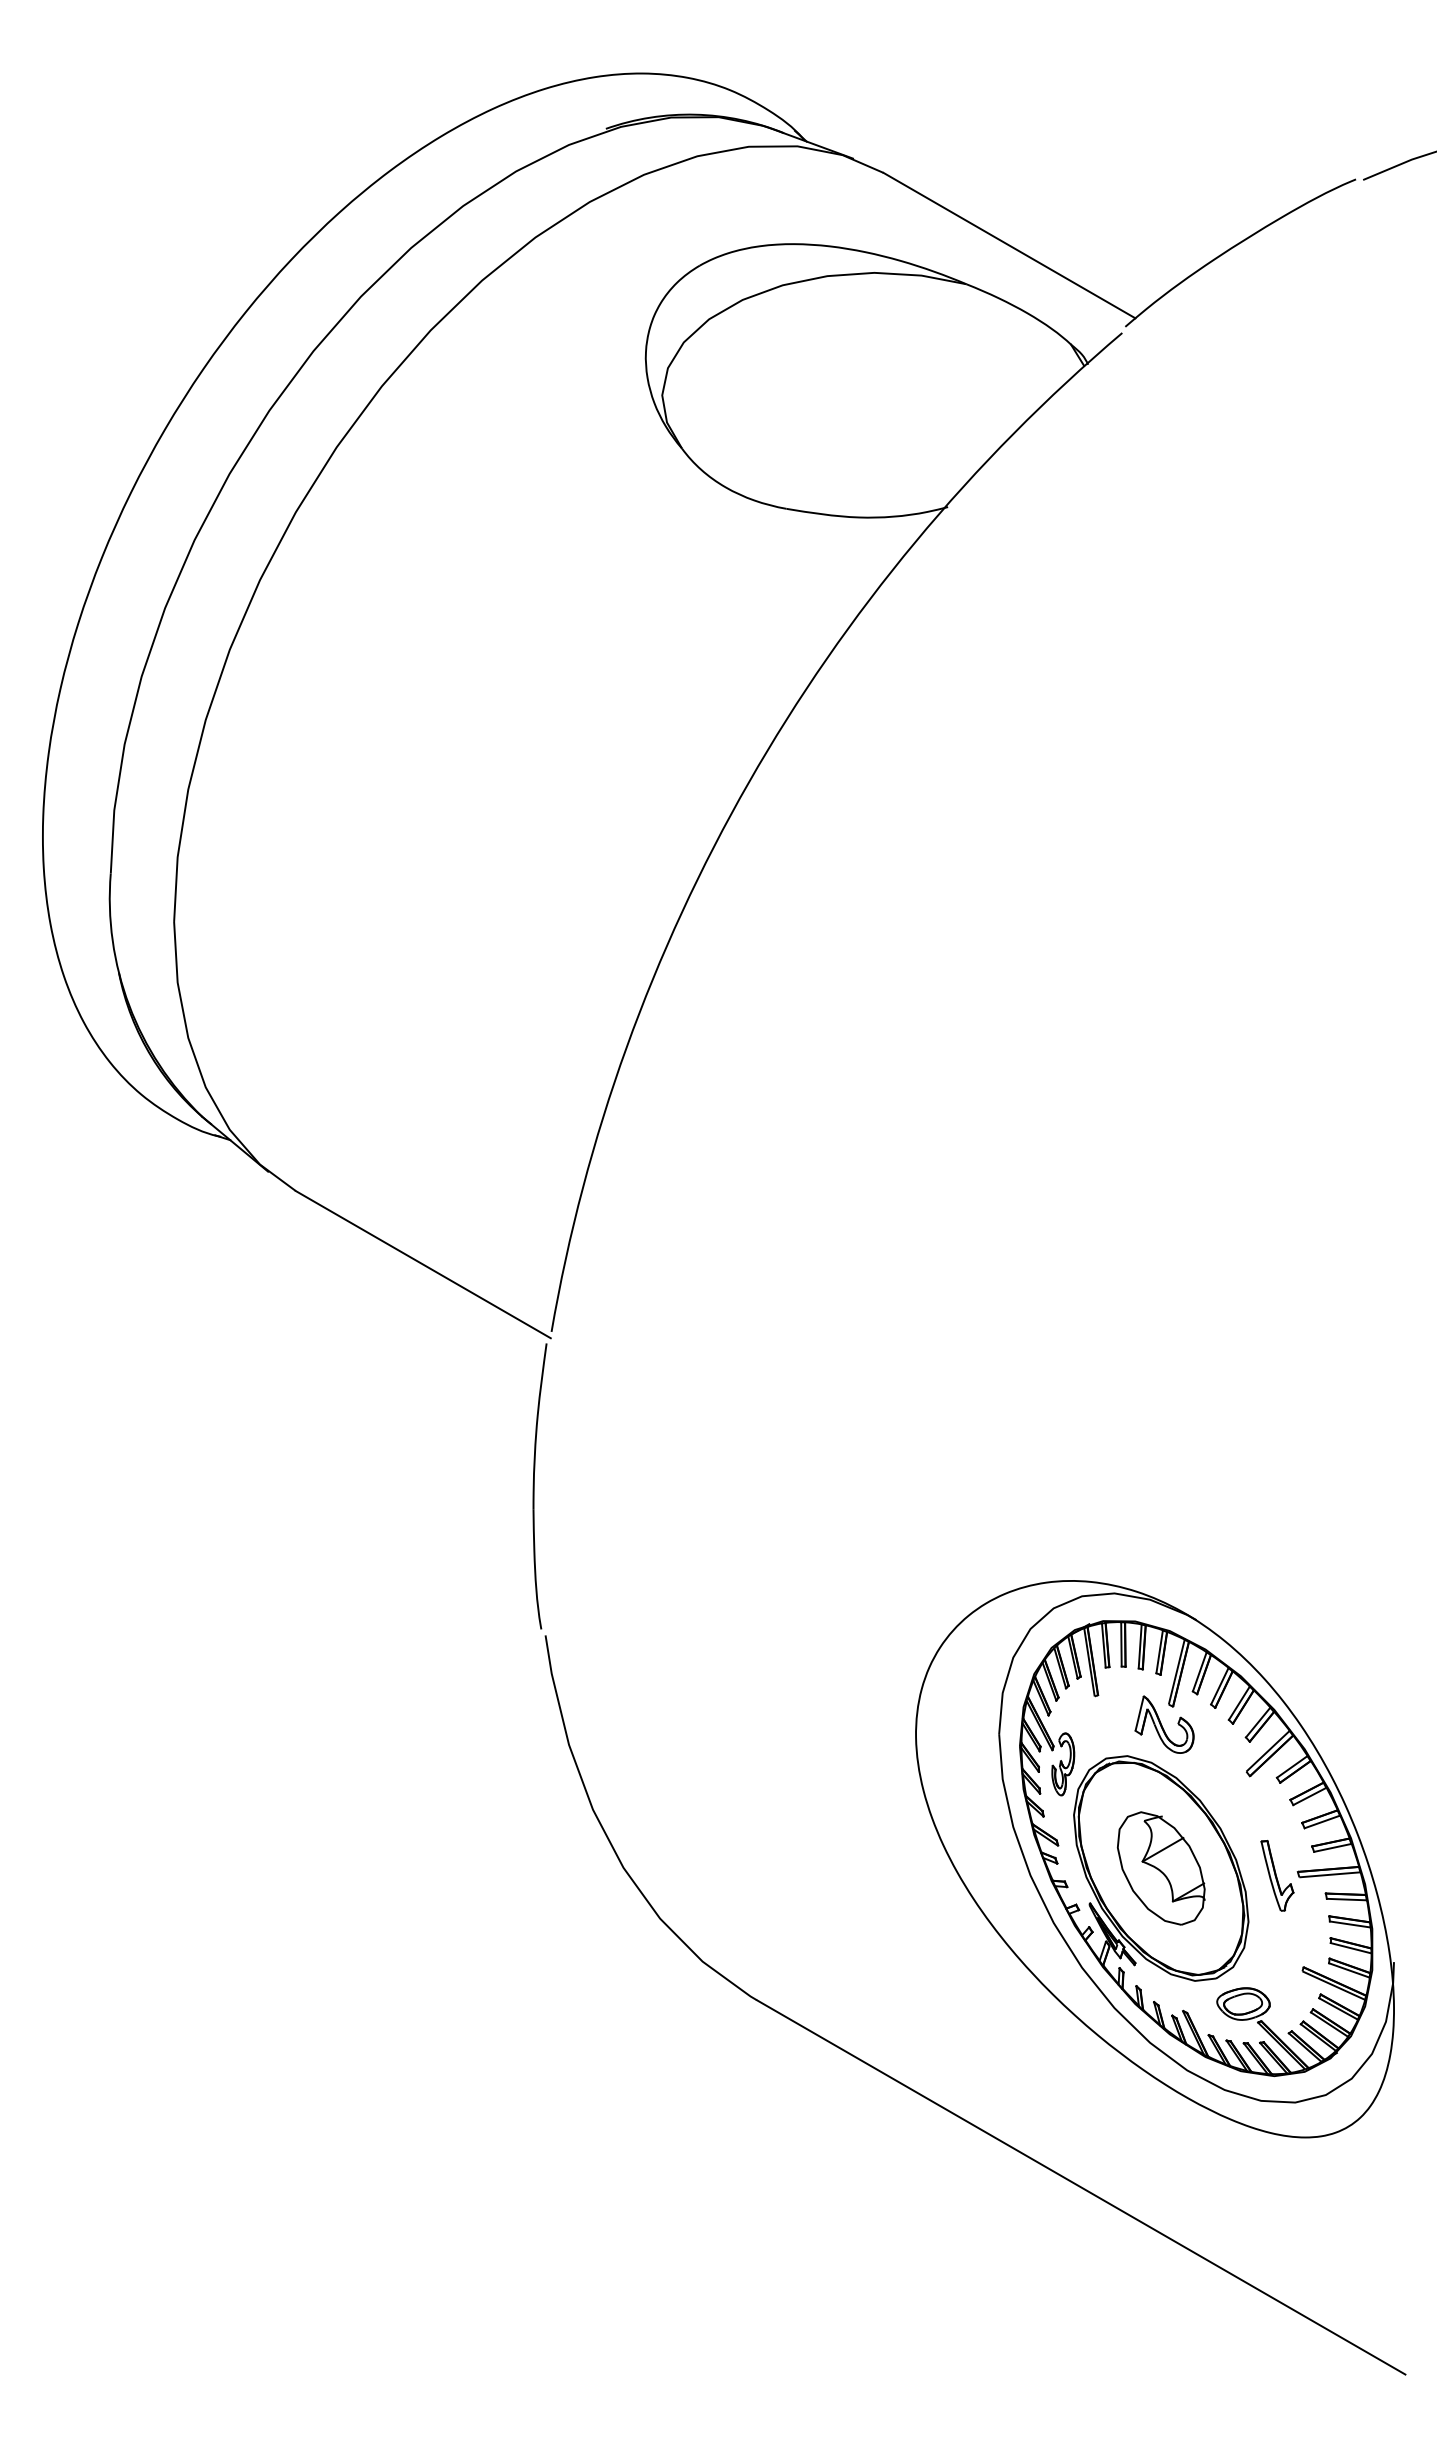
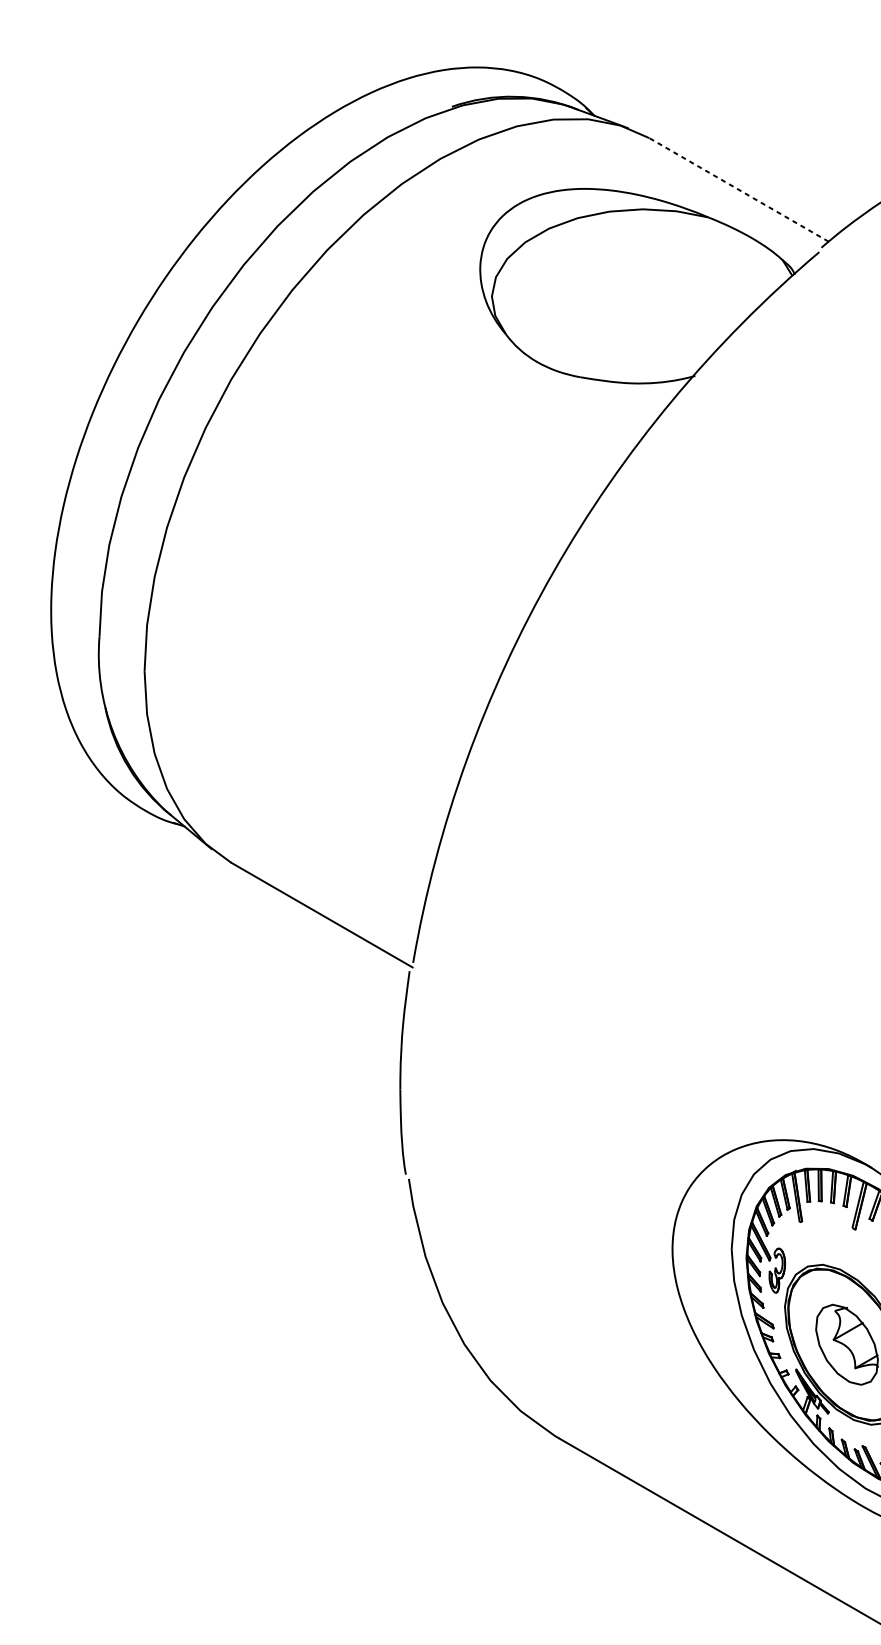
line: (1009, 245) -> (739, 189), solid -> dashed
part: (1164, 1724) -> (849, 1242), removed

